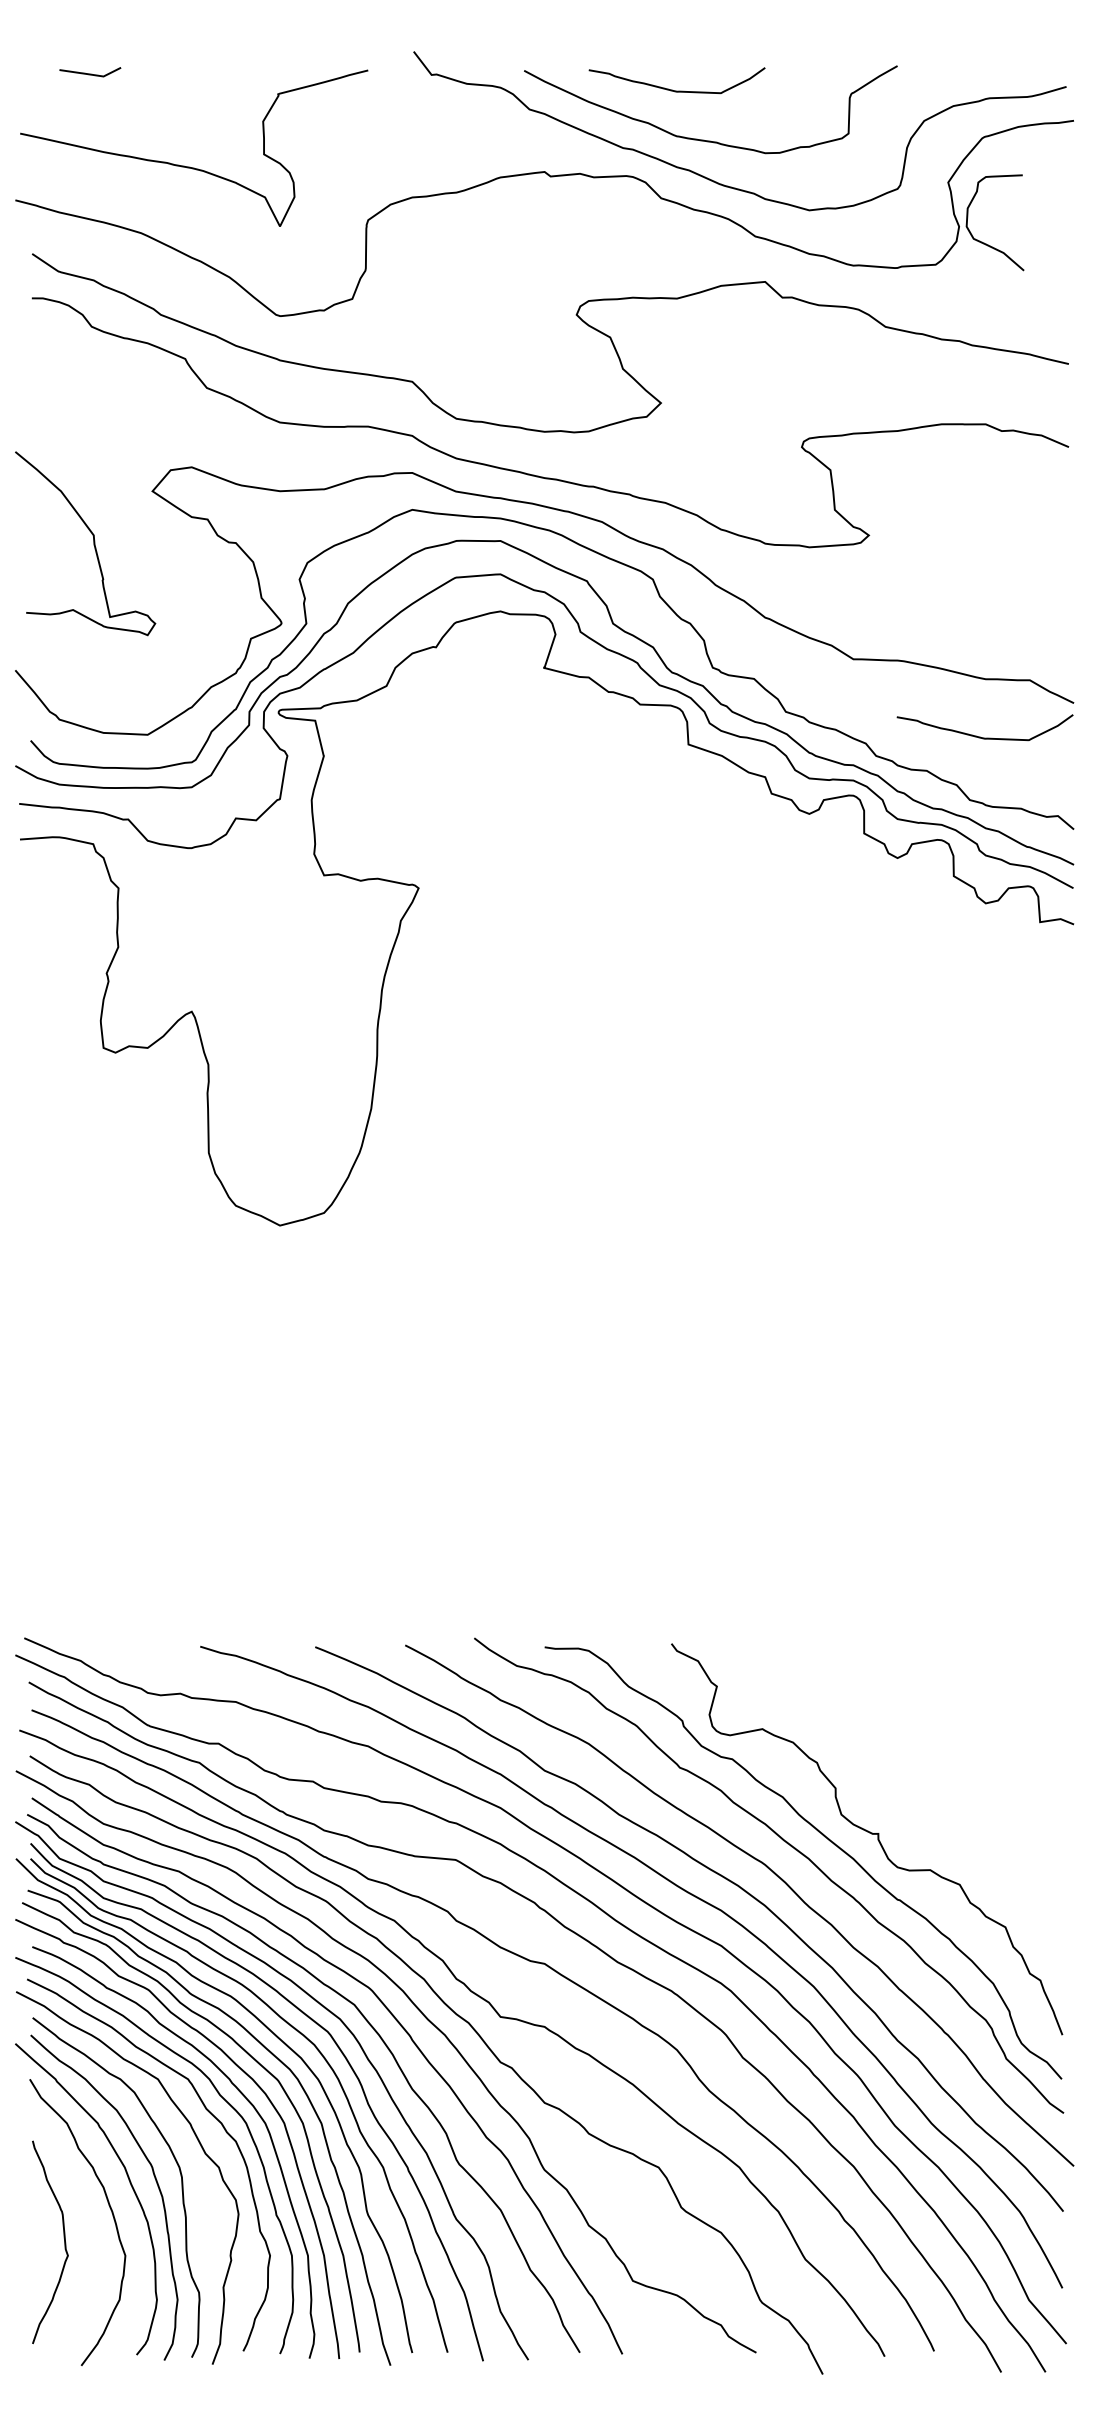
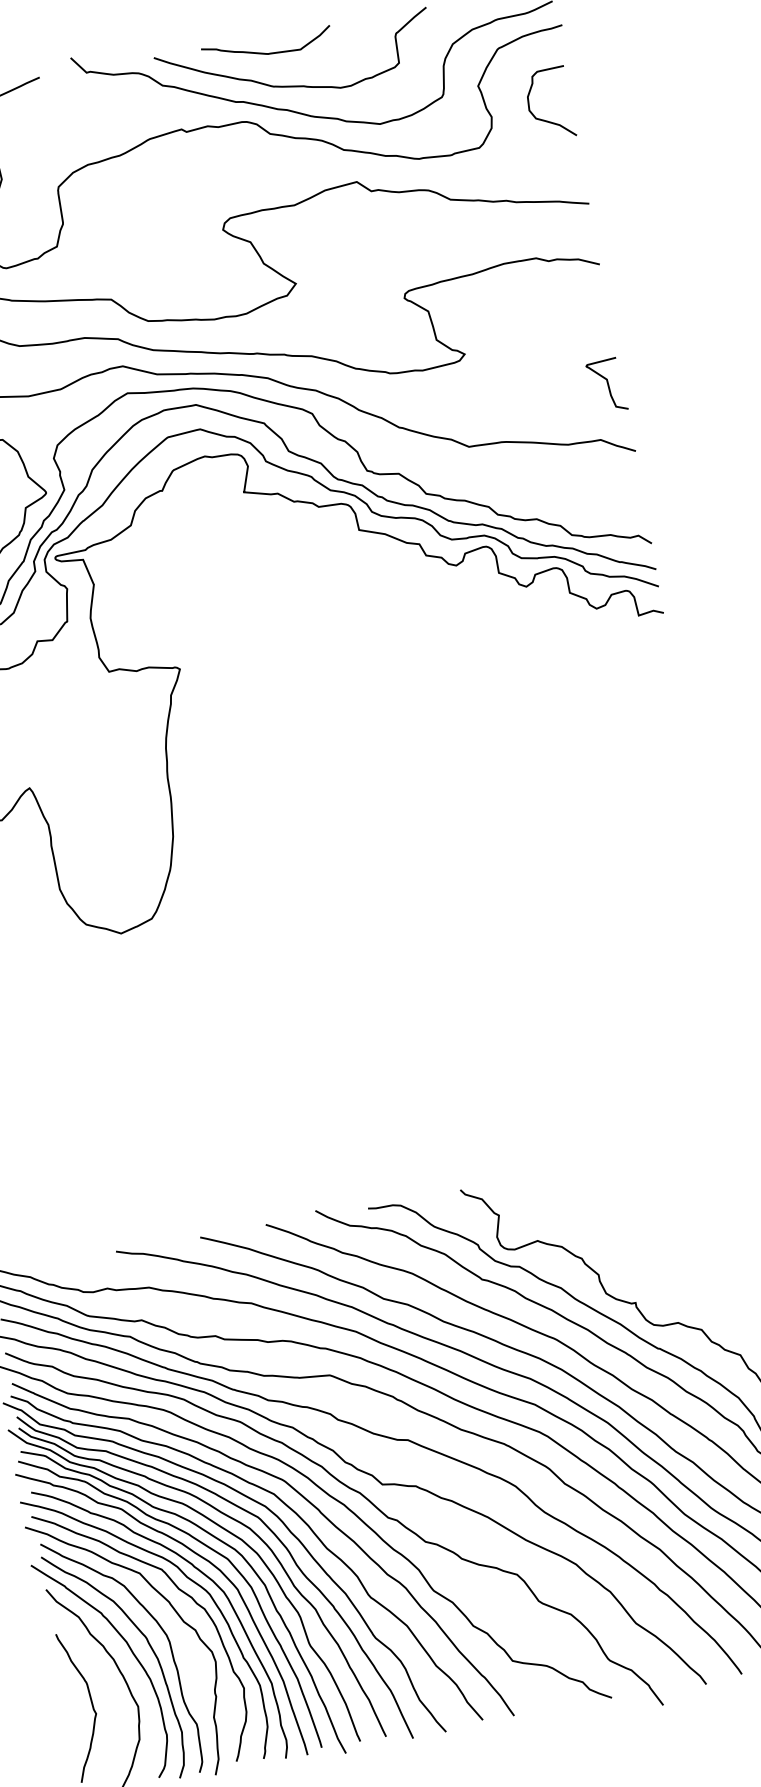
curve: (984, 242) -> (544, 119), moved
curve: (1051, 609) -> (607, 385), added
curve: (980, 736) -> (571, 487), removed

